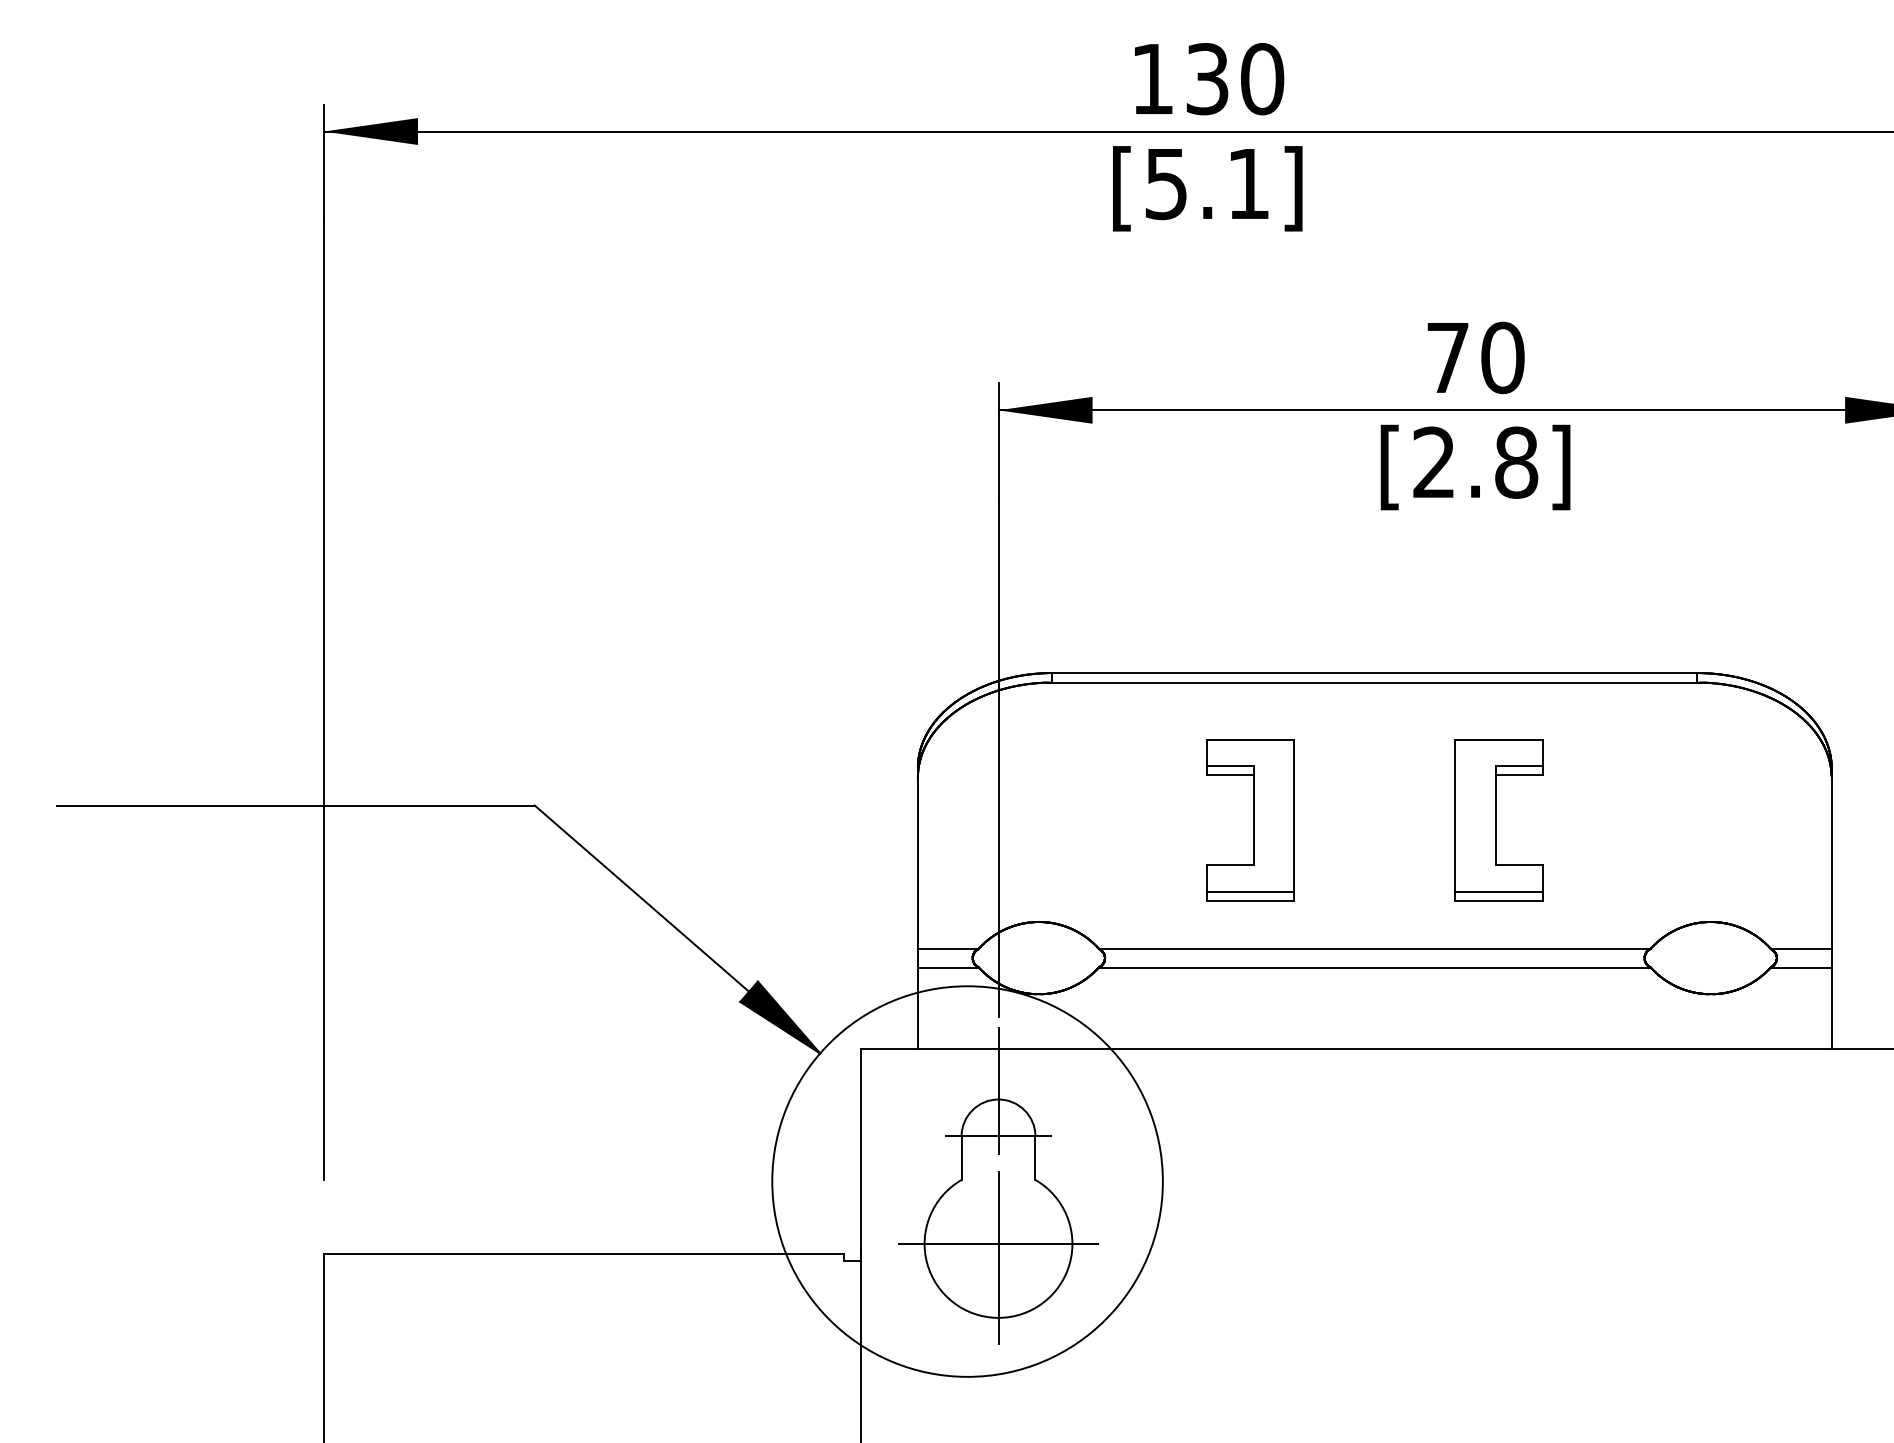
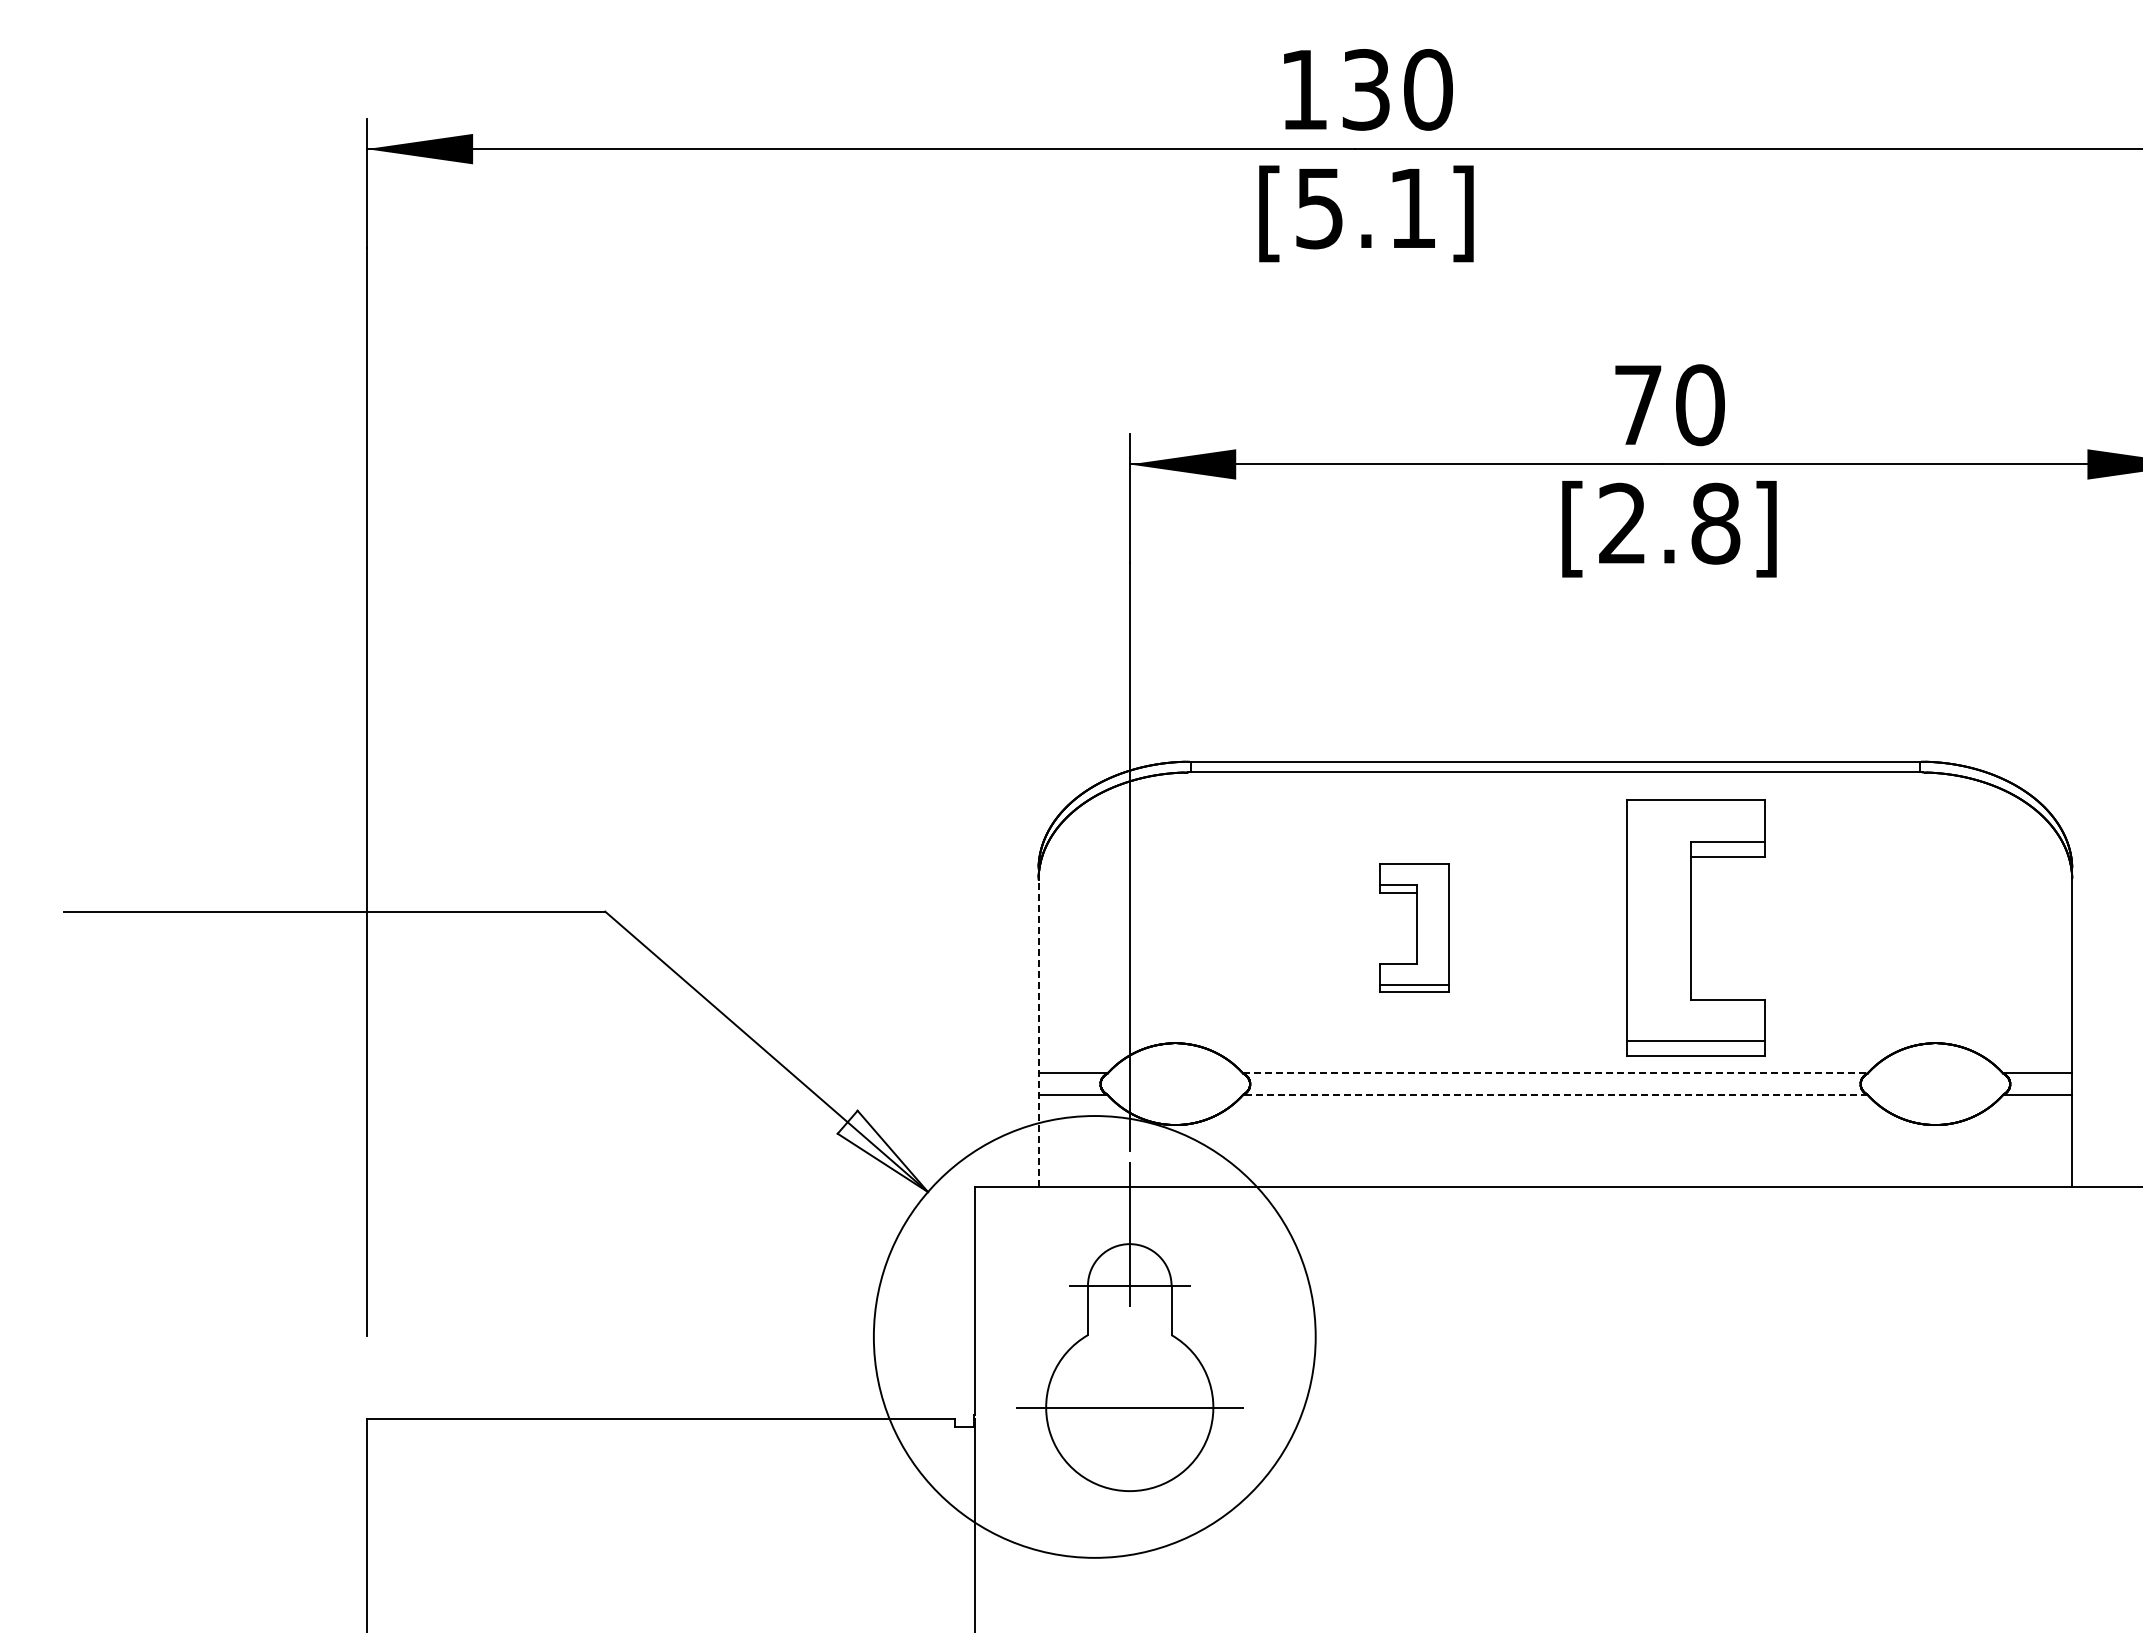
part: (1250, 820) -> (1414, 928), size x0.7
part: (1498, 820) -> (1695, 928), size x1.4
line: (917, 908) -> (1038, 1028), solid -> dashed
line: (1374, 948) -> (1555, 1073), solid -> dashed
line: (1373, 967) -> (1554, 1094), solid -> dashed
fill: (779, 1017) -> (882, 1151), removed
line: (998, 1258) -> (1129, 1423), removed

